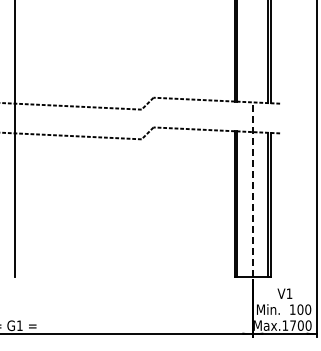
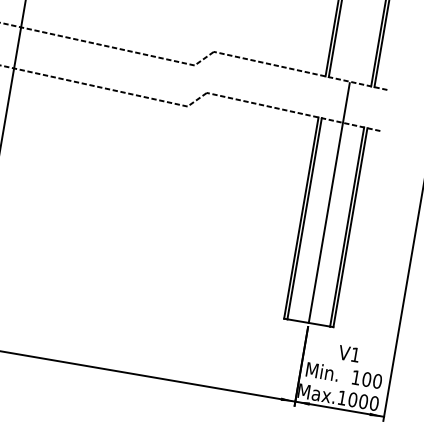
line: (252, 190) -> (328, 203), dashed -> solid
text: (293, 325) -> (353, 399), Max.1700 -> Max.1000

